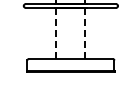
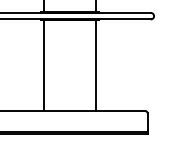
line: (56, 34) -> (44, 67), dashed -> solid
line: (85, 34) -> (95, 67), dashed -> solid

